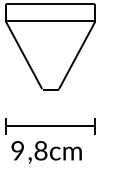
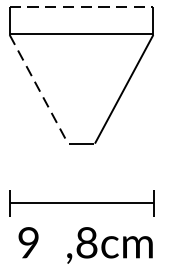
line: (50, 4) -> (81, 7), solid -> dashed
line: (24, 55) -> (39, 89), solid -> dashed
text: (54, 152) -> (108, 245), moved

